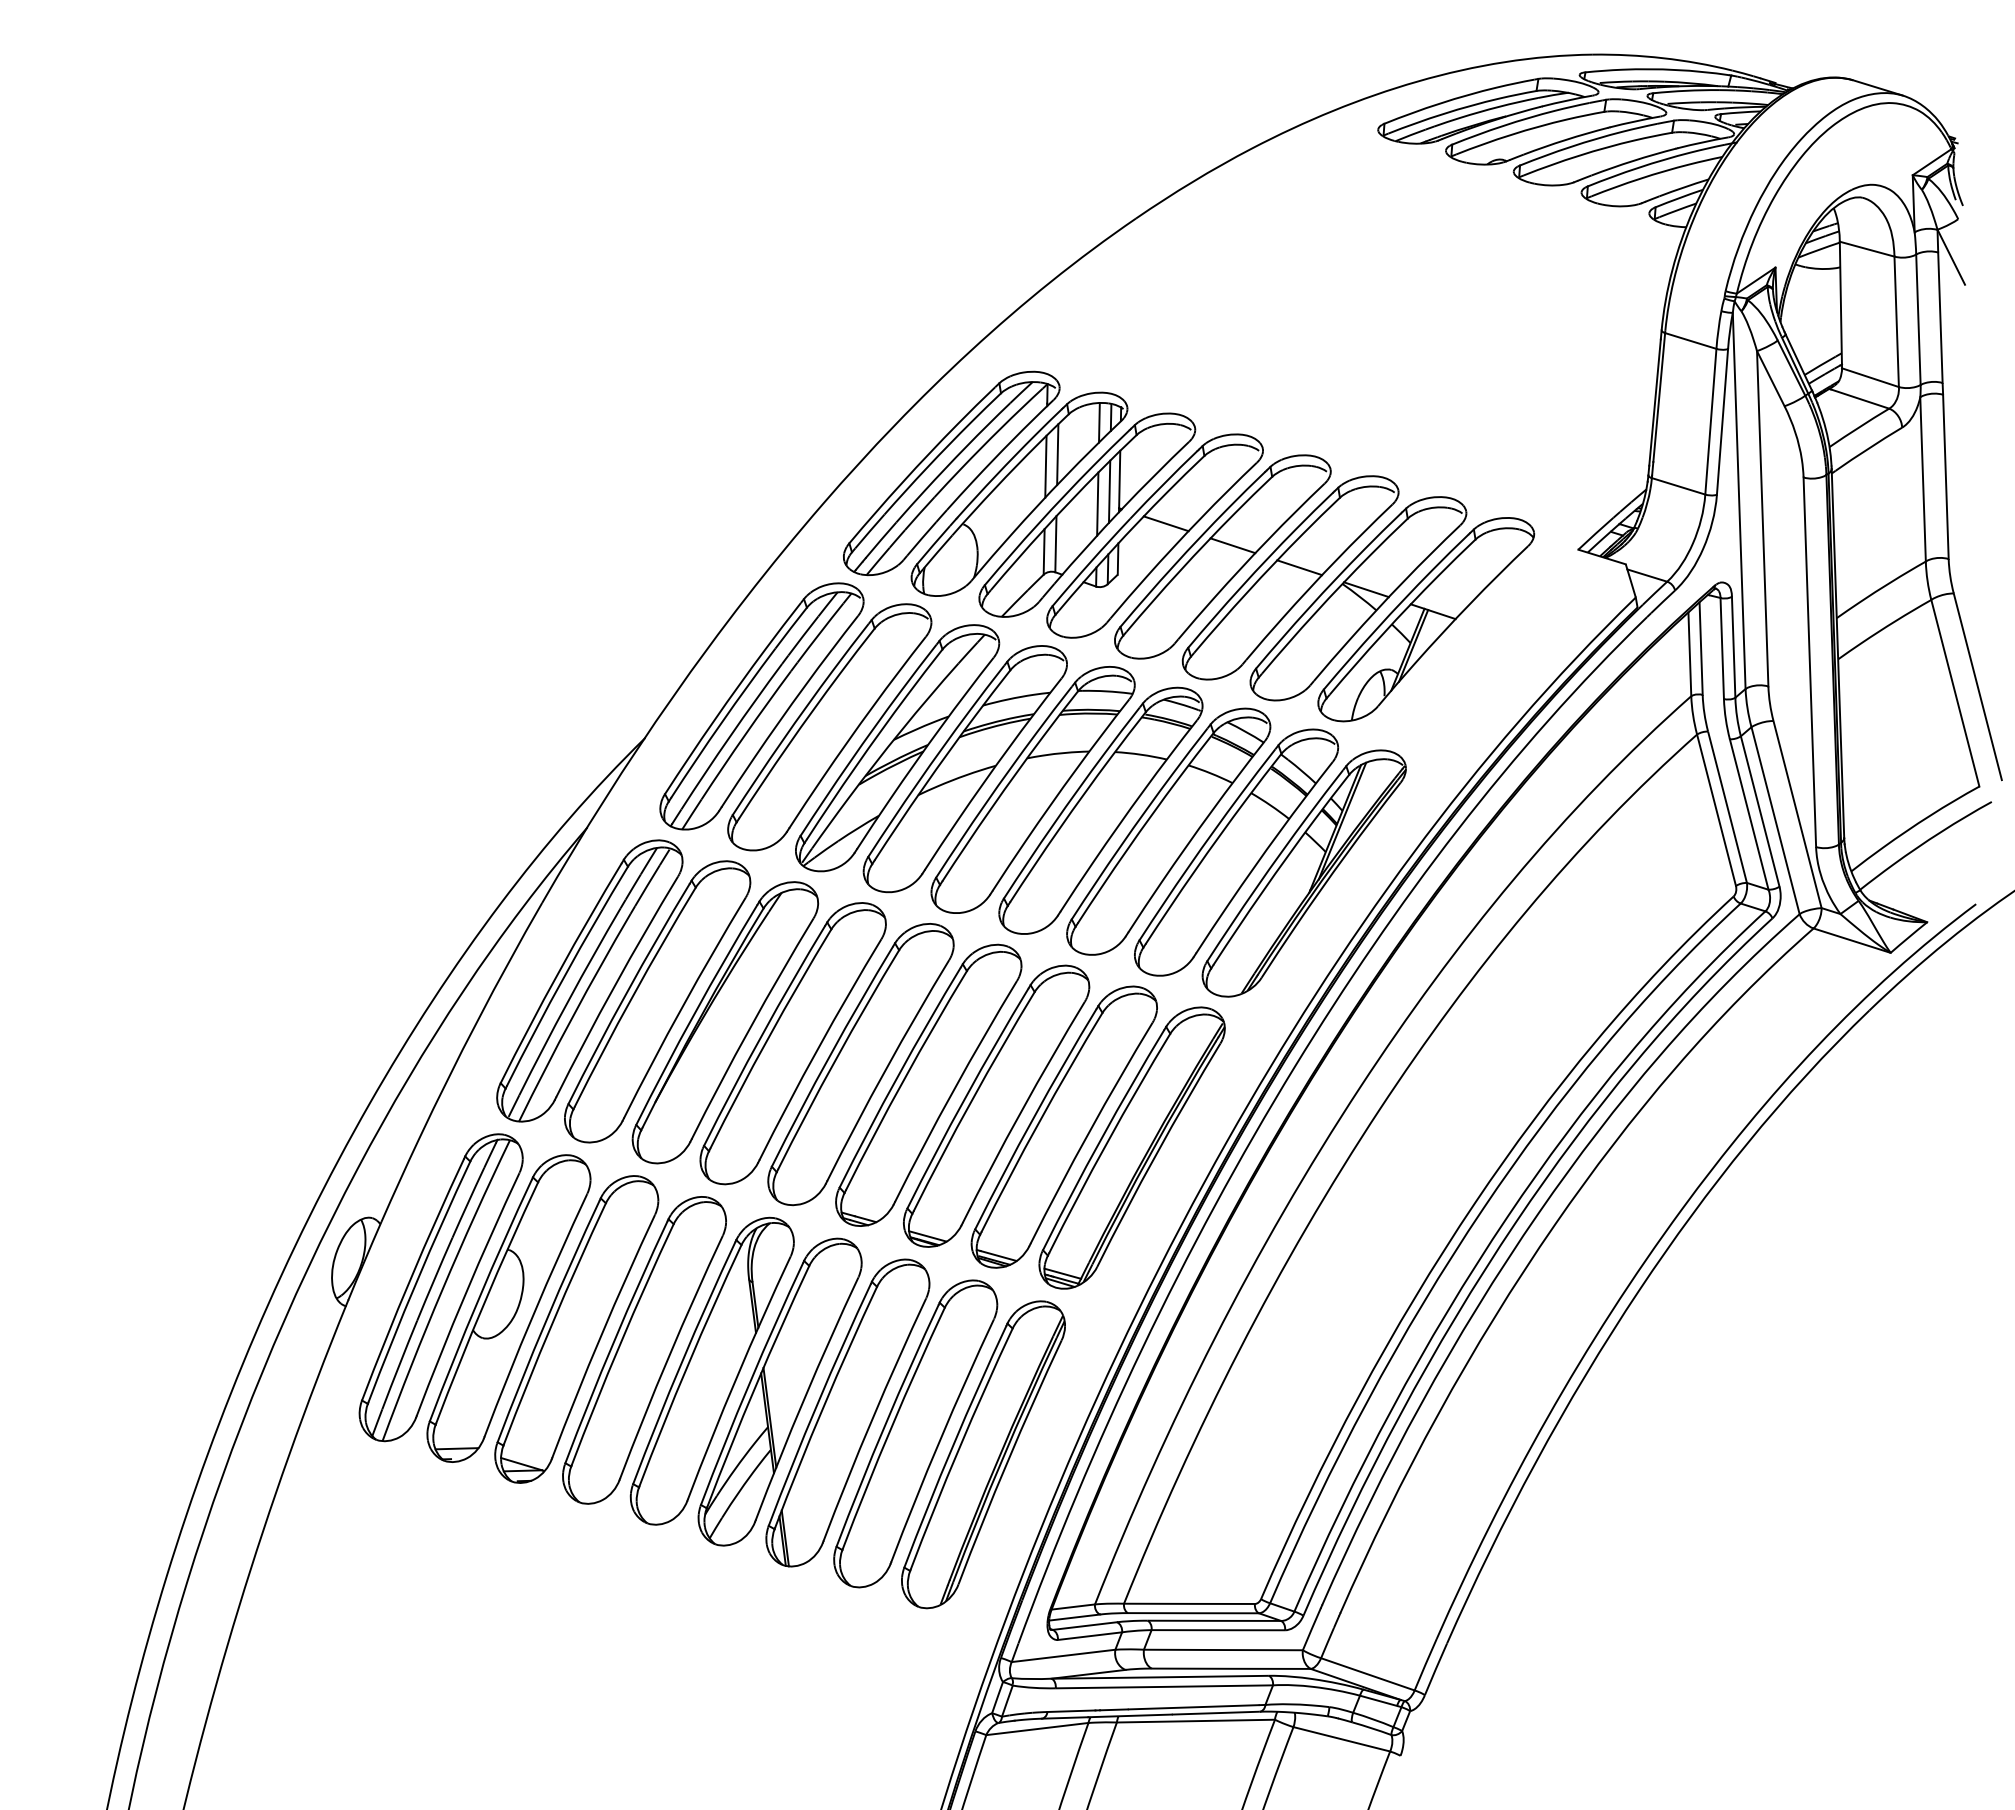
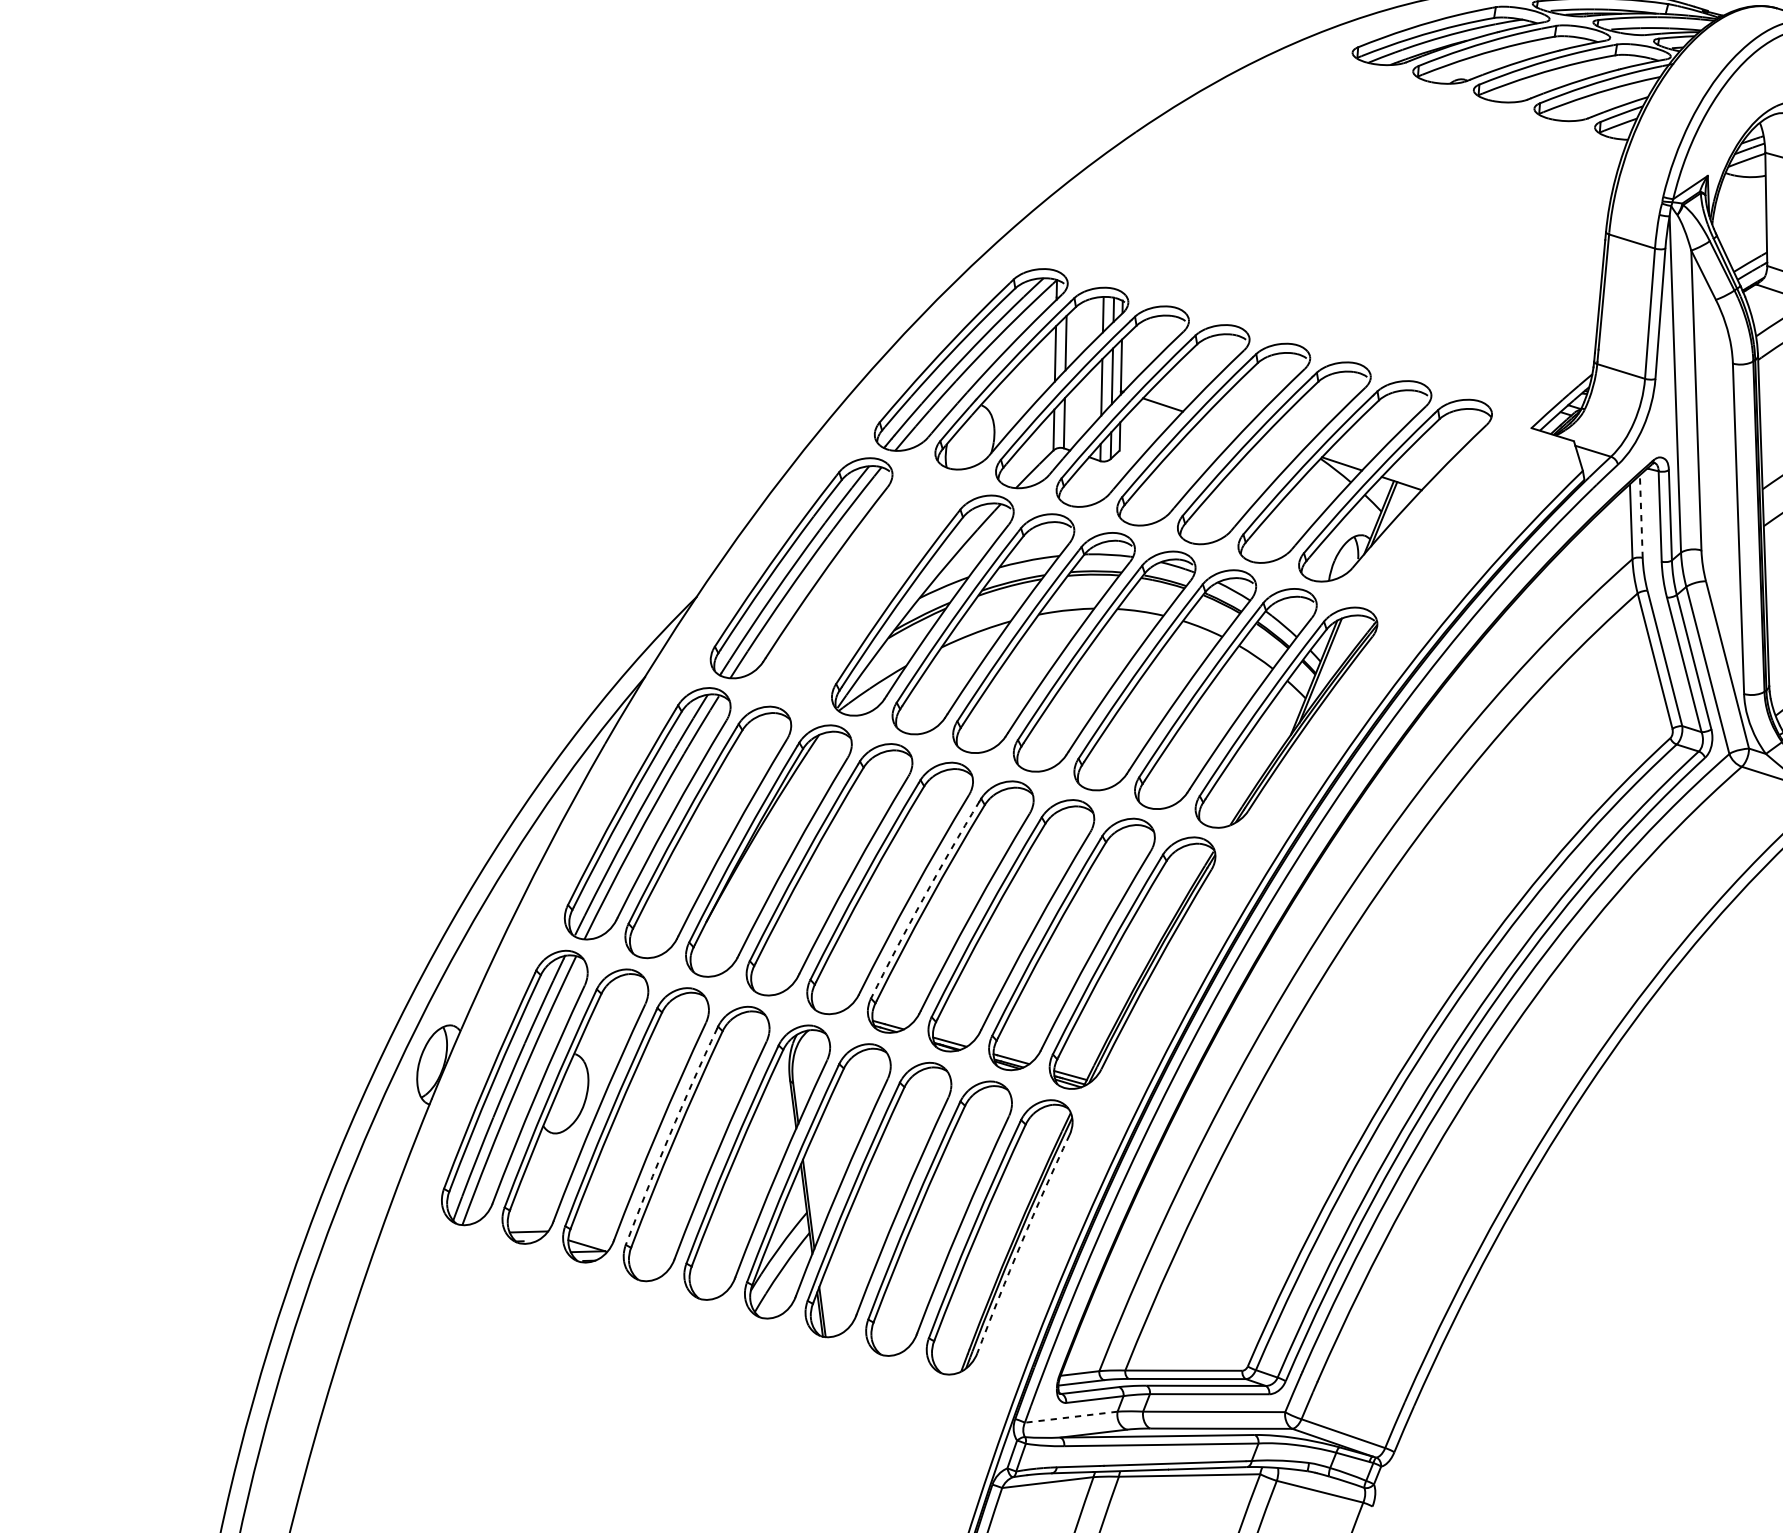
line: (1232, 545) -> (1222, 424), removed
line: (1299, 567) -> (1282, 444), removed
line: (1701, 648) -> (1641, 516), solid -> dashed
part: (829, 727) -> (861, 587), removed
arc: (898, 1076) -> (923, 899), solid -> dashed
arc: (614, 1341) -> (669, 1136), solid -> dashed
arc: (1007, 1461) -> (1021, 1243), solid -> dashed
line: (1063, 1655) -> (1071, 1416), solid -> dashed

